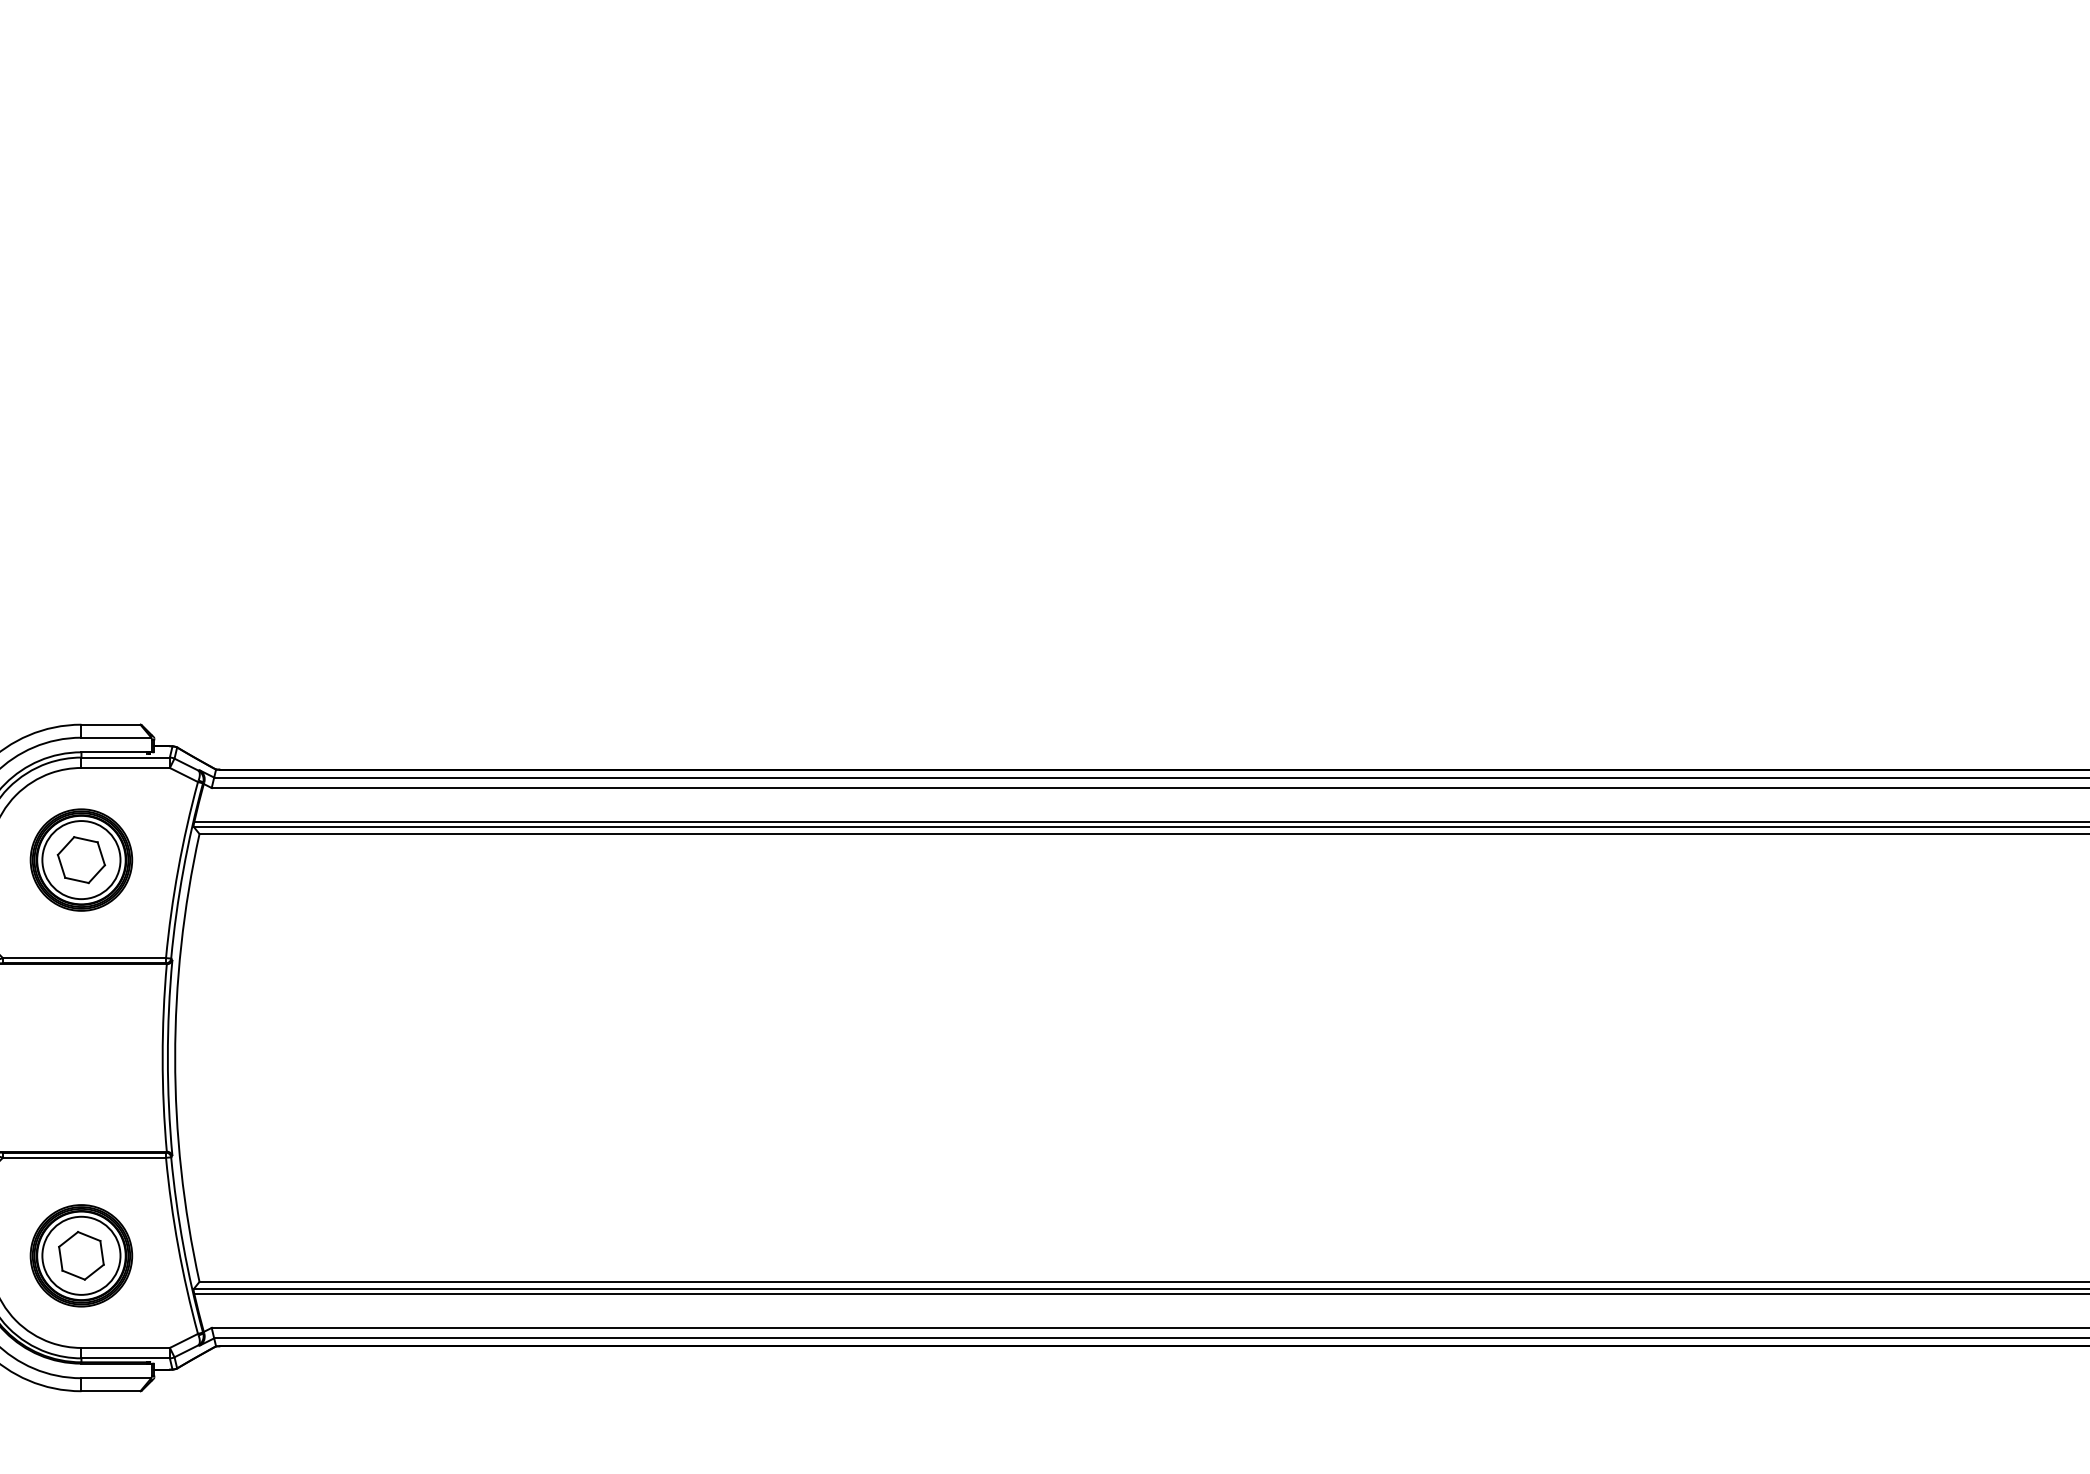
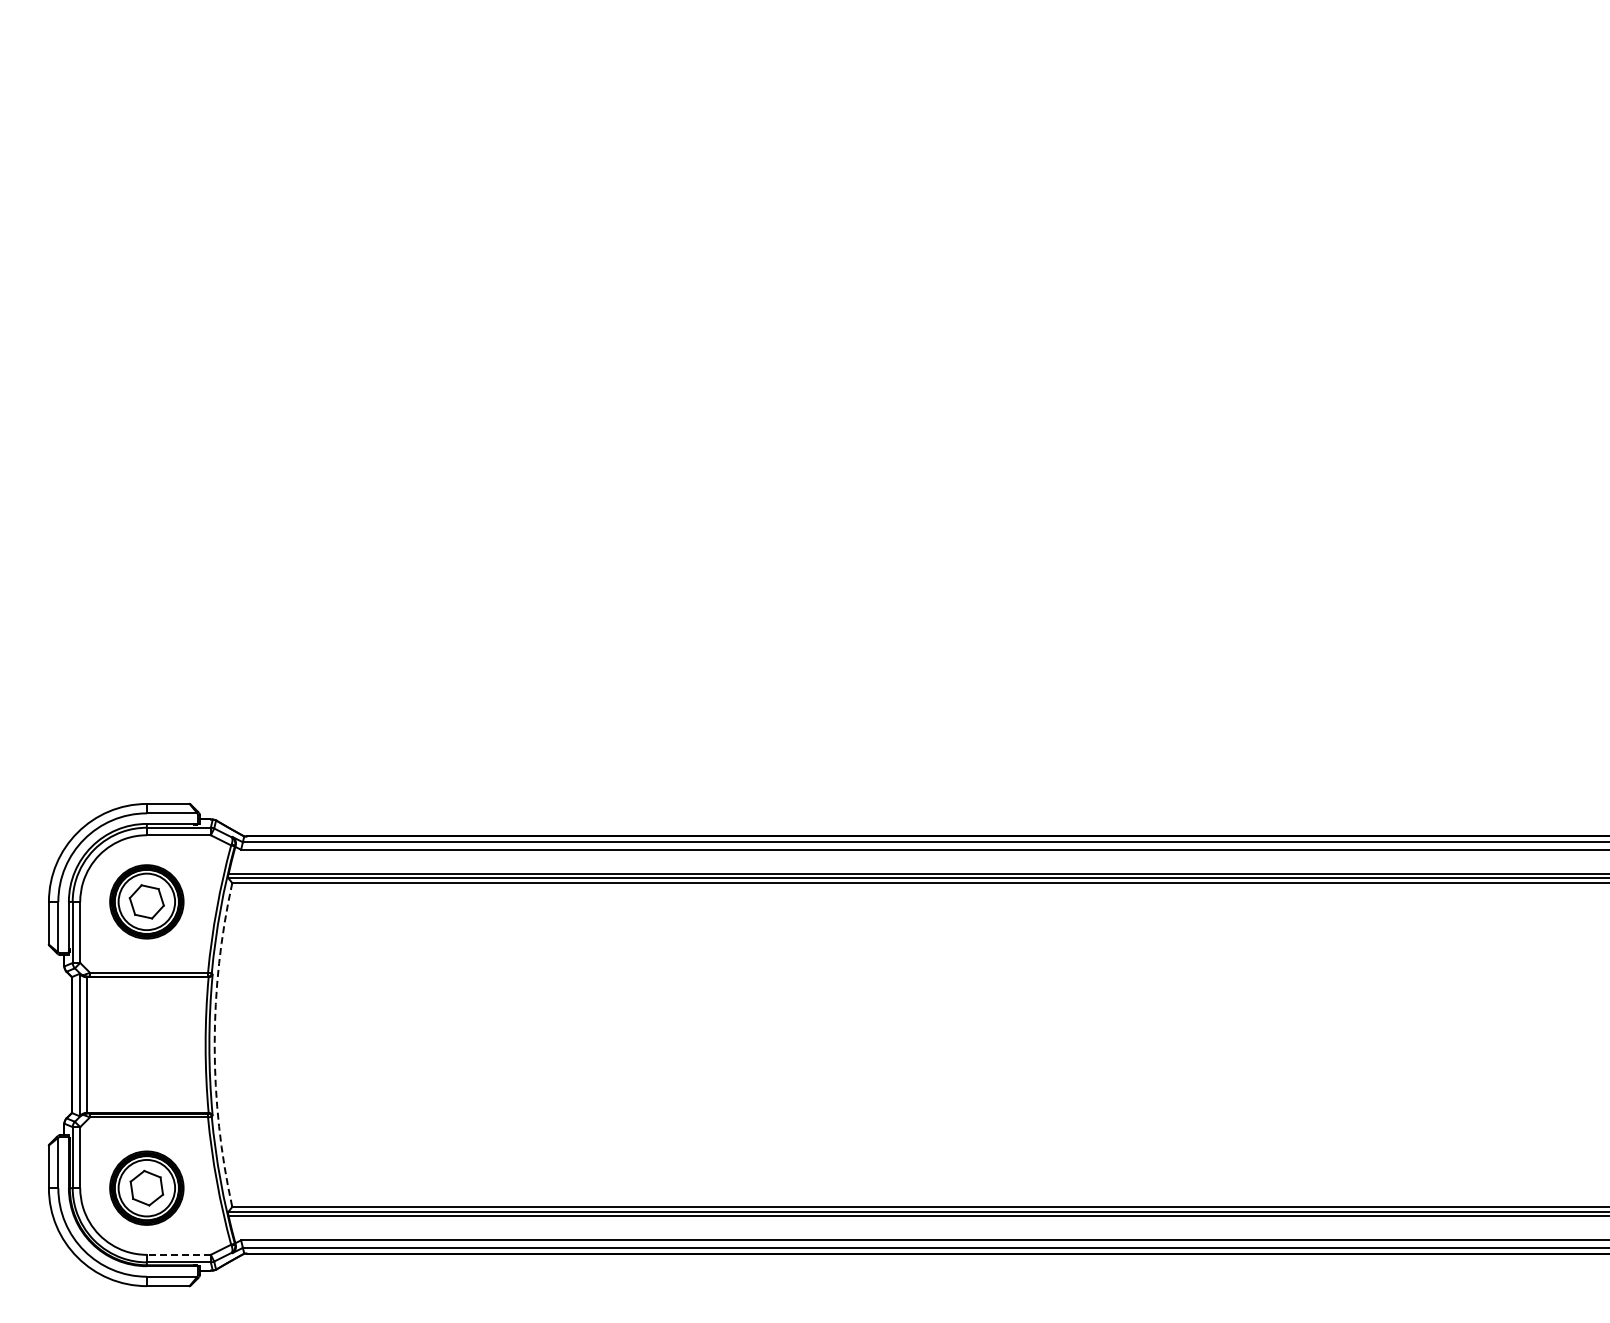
arc: (174, 1058) -> (214, 1045), solid -> dashed
line: (125, 1347) -> (178, 1254), solid -> dashed

